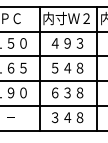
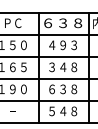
text: (66, 17) -> (62, 22), 内寸Ｗ２ -> ６３８
text: (54, 67) -> (51, 66), ５４８ -> ３４８
text: (54, 116) -> (51, 110), ３４８ -> ５４８

